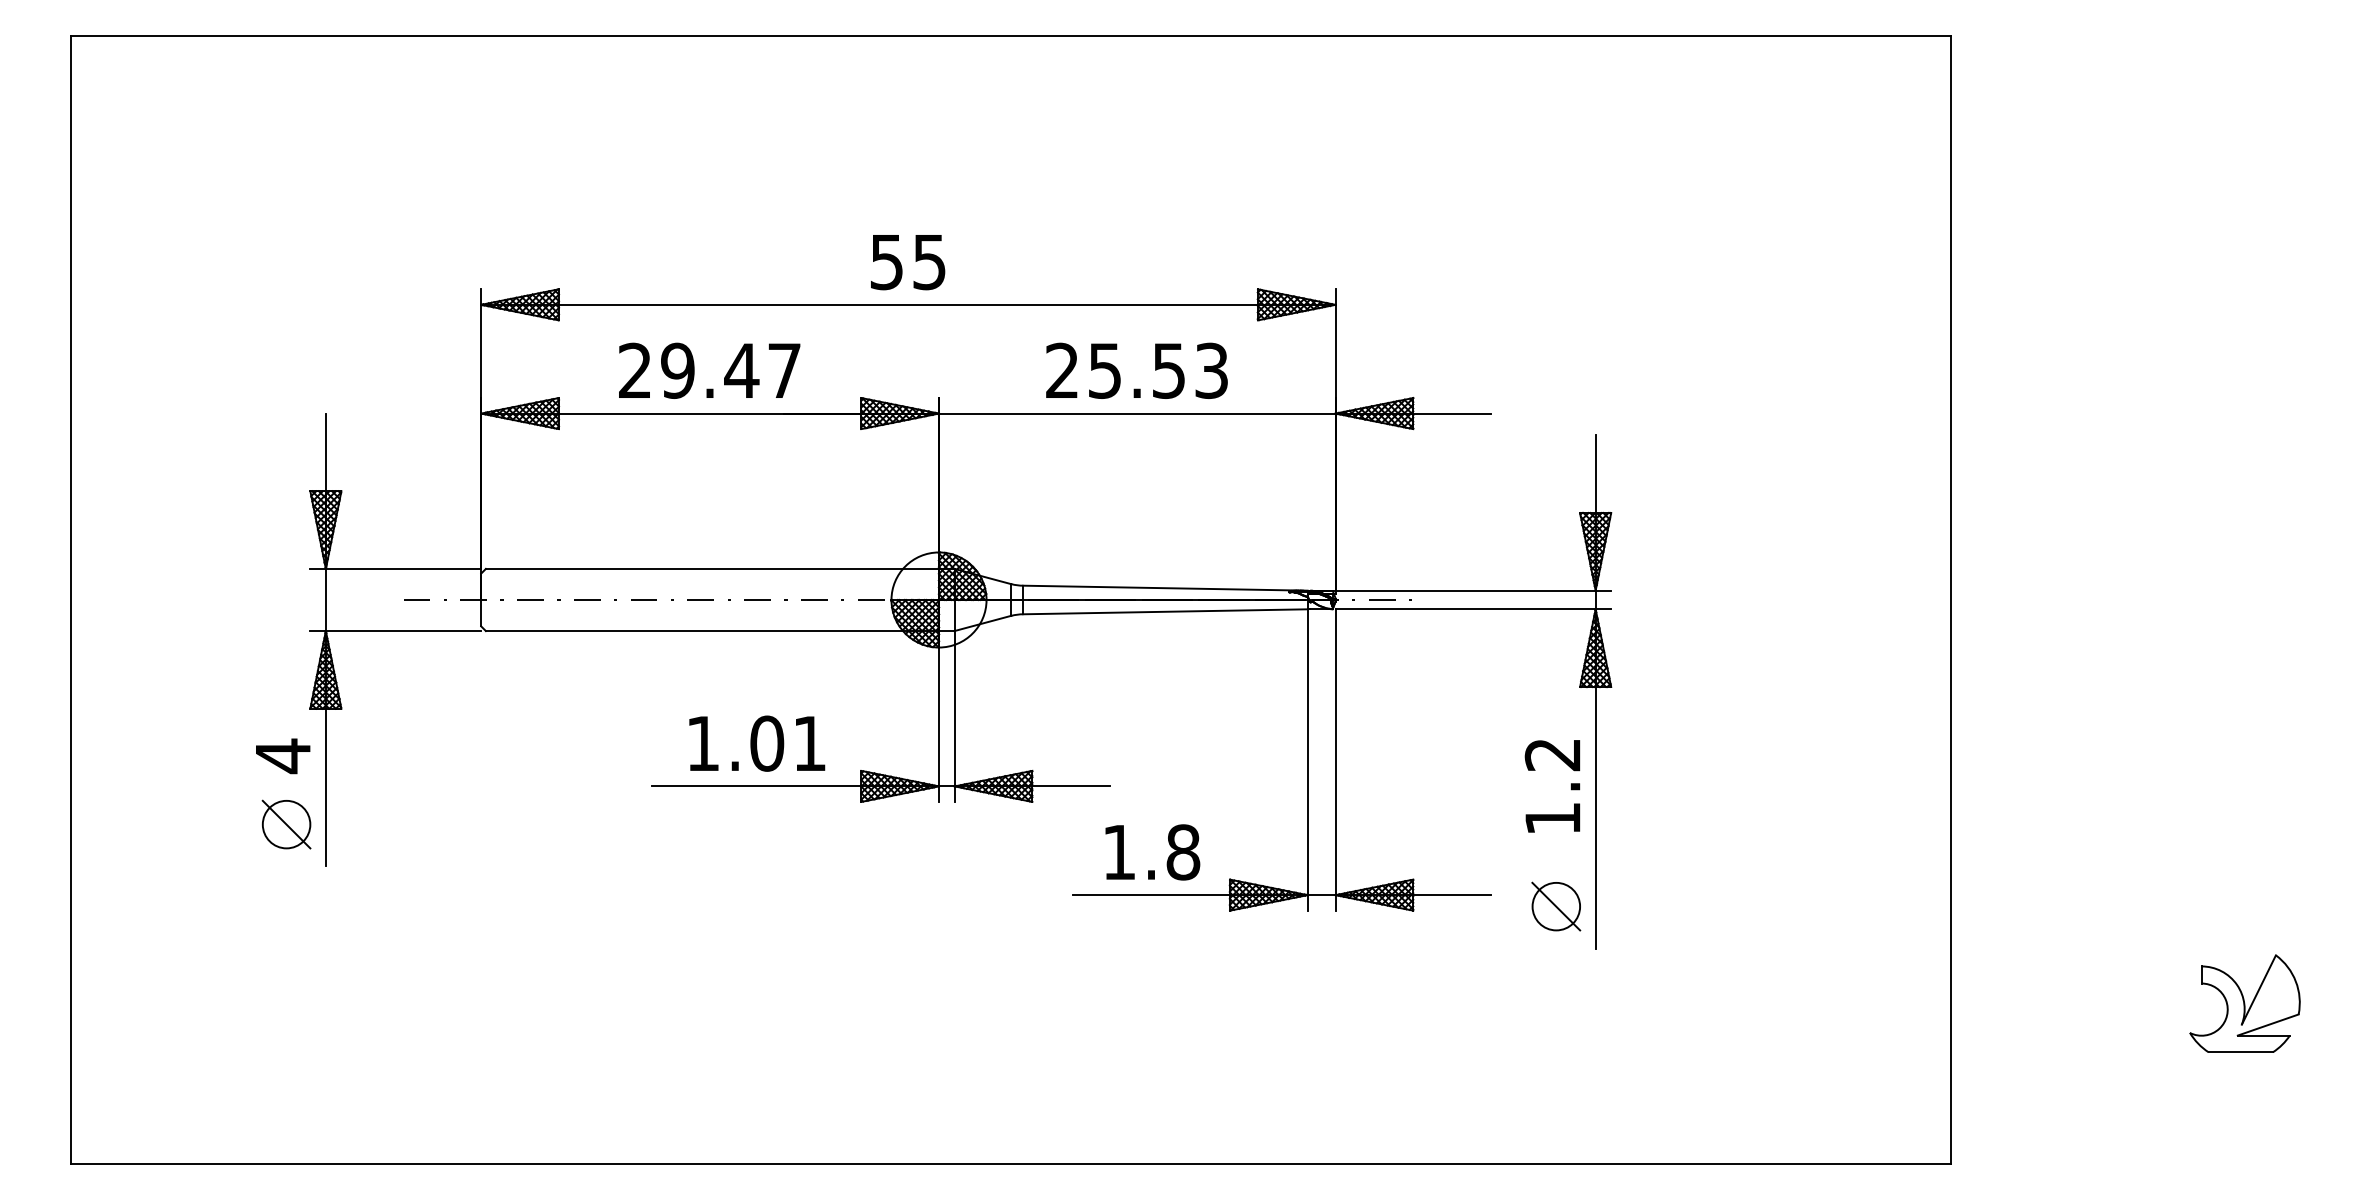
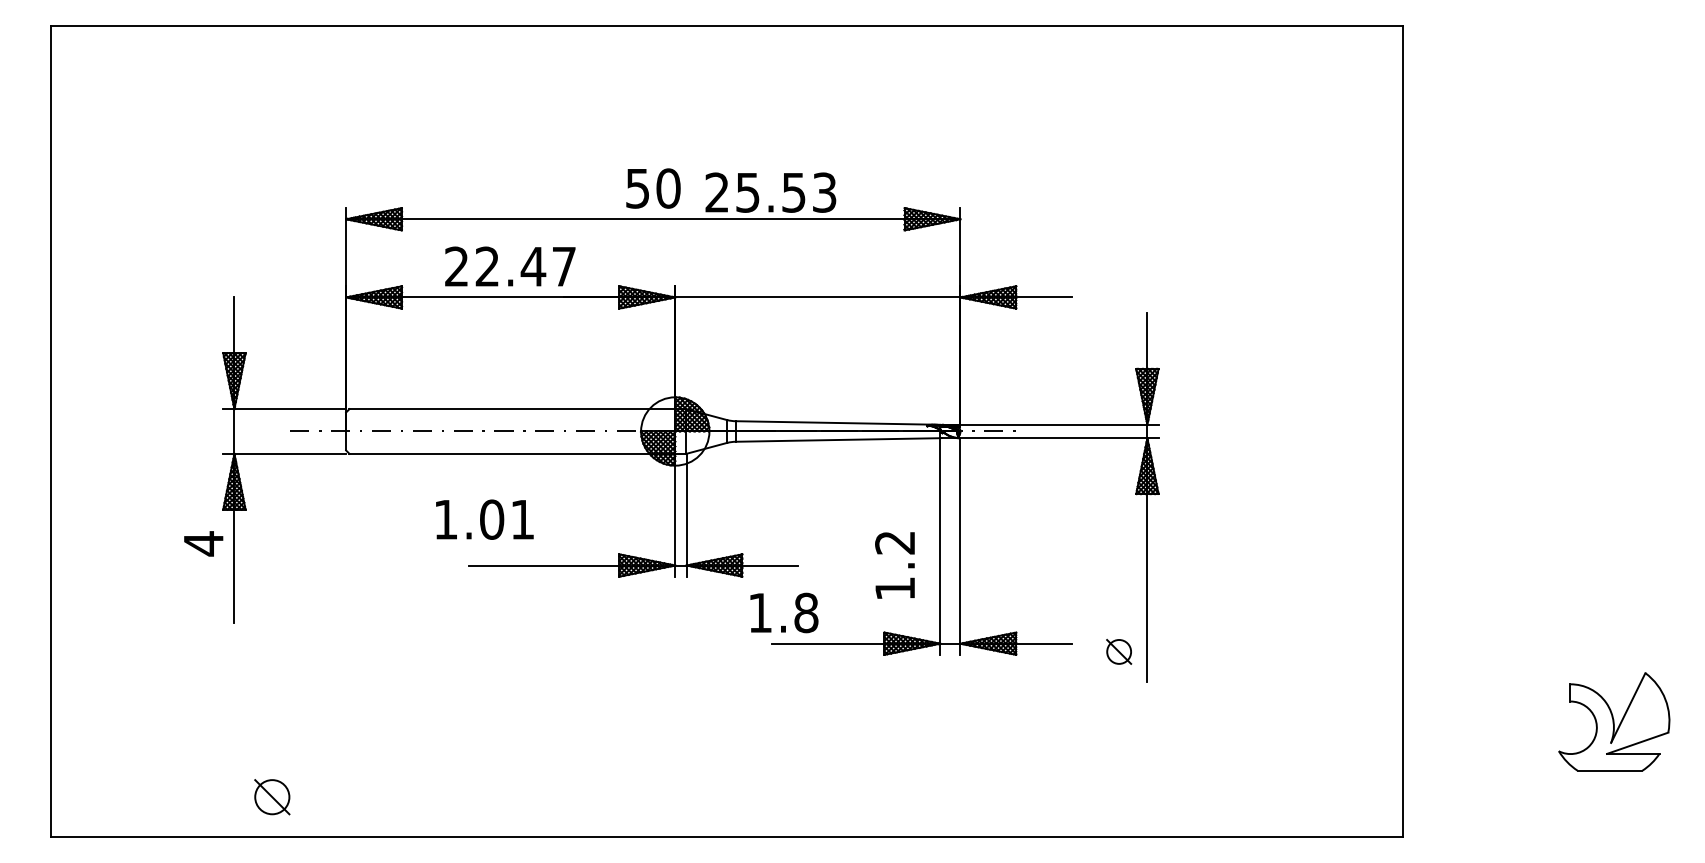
text: (929, 262) -> (668, 188), 55 -> 50
text: (677, 370) -> (487, 266), 29.47 -> 22.47
text: (1136, 370) -> (770, 192), moved
text: (757, 743) -> (485, 519), moved
text: (1552, 786) -> (894, 565), moved
part: (286, 824) -> (272, 797), moved
text: (1152, 852) -> (784, 613), moved
part: (1556, 906) -> (1119, 651), size x0.7
part: (2244, 1003) -> (1613, 721), size x1.4

